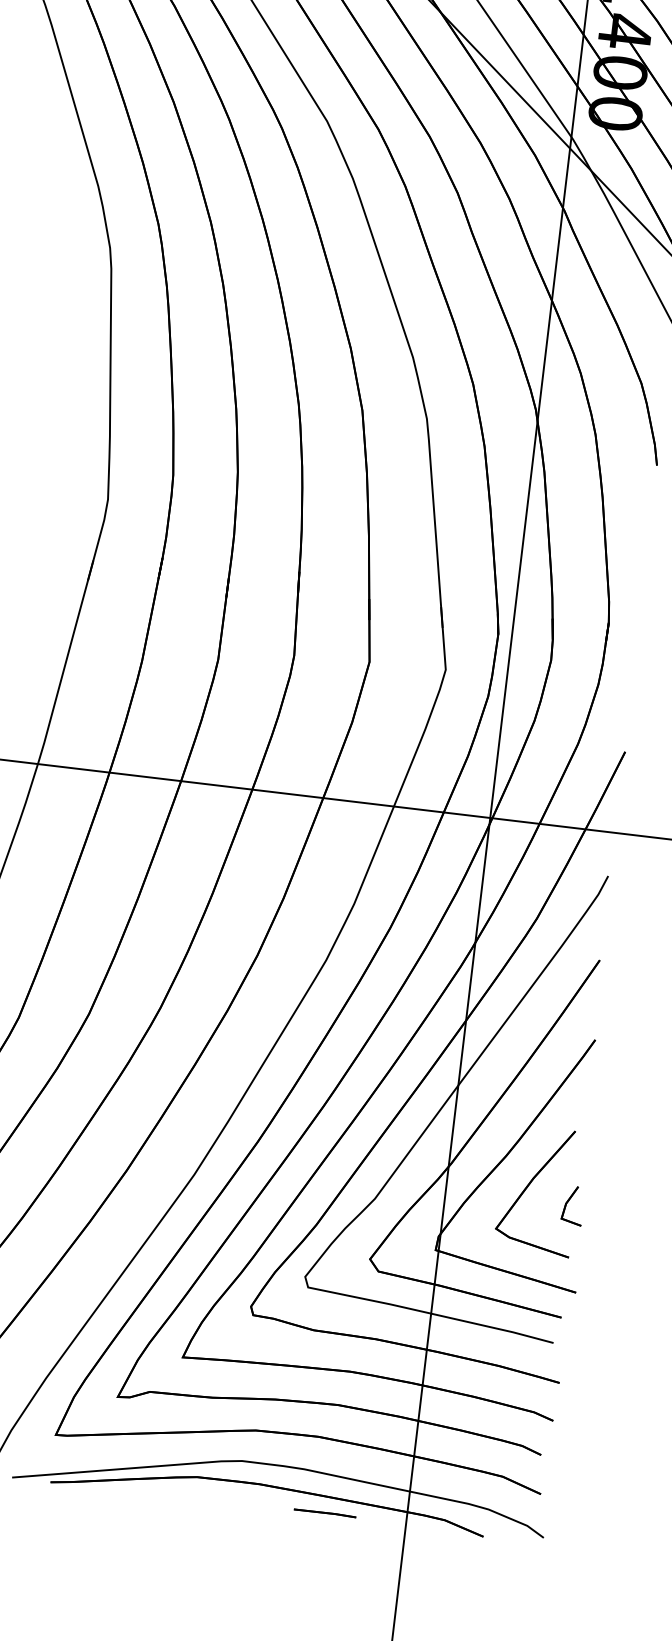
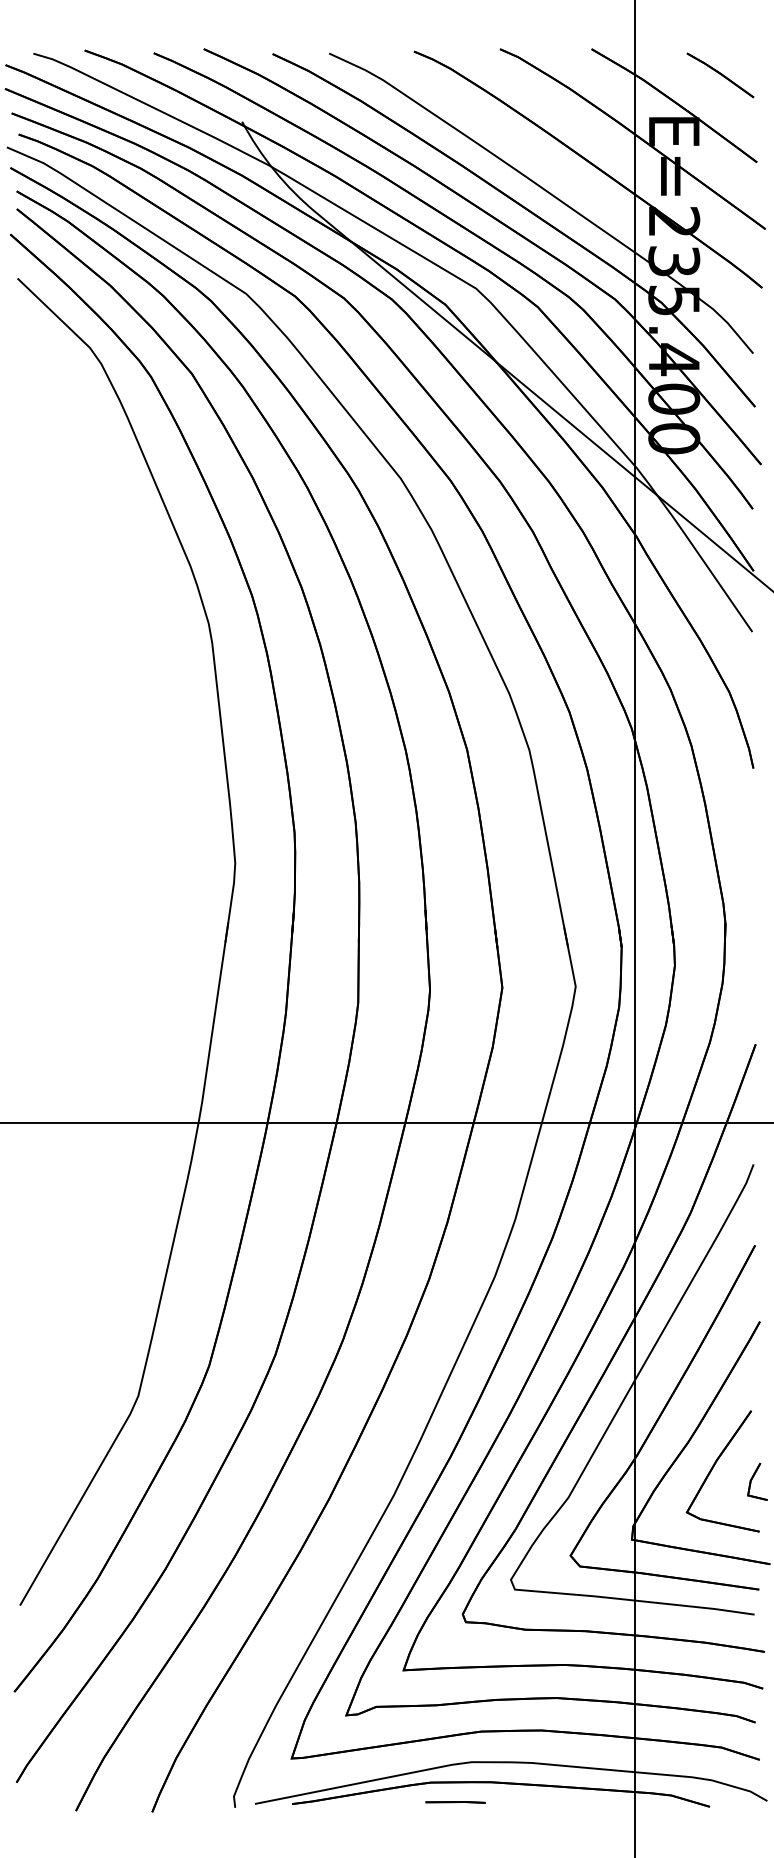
line: (324, 1513) -> (455, 1802), moved

